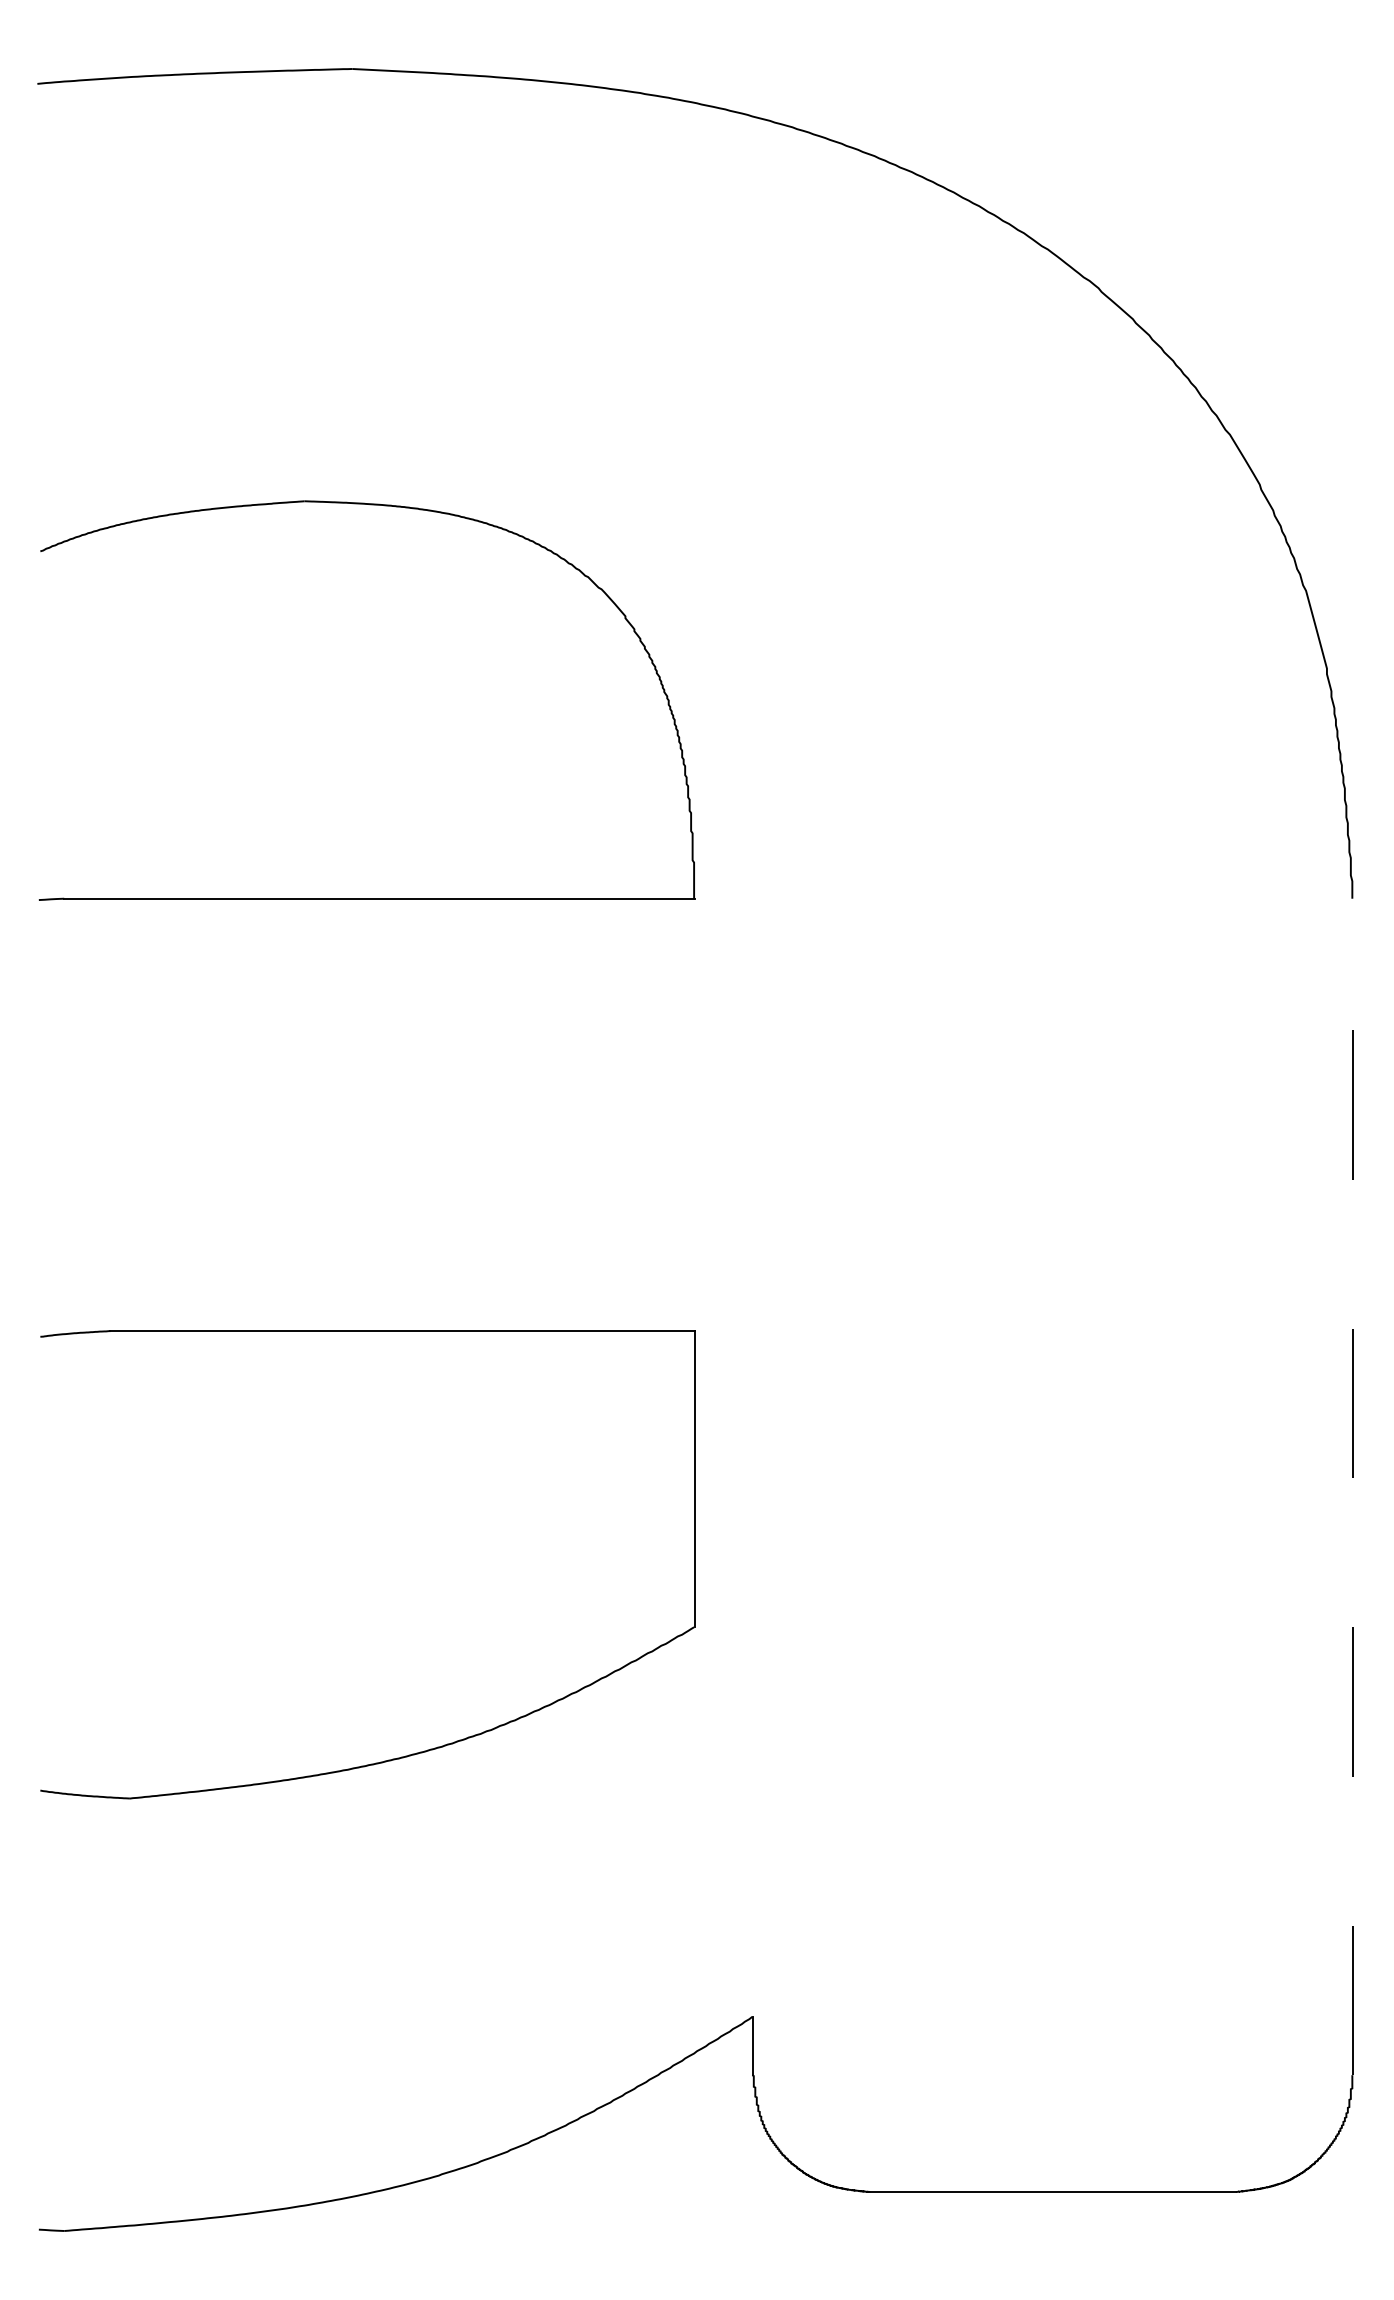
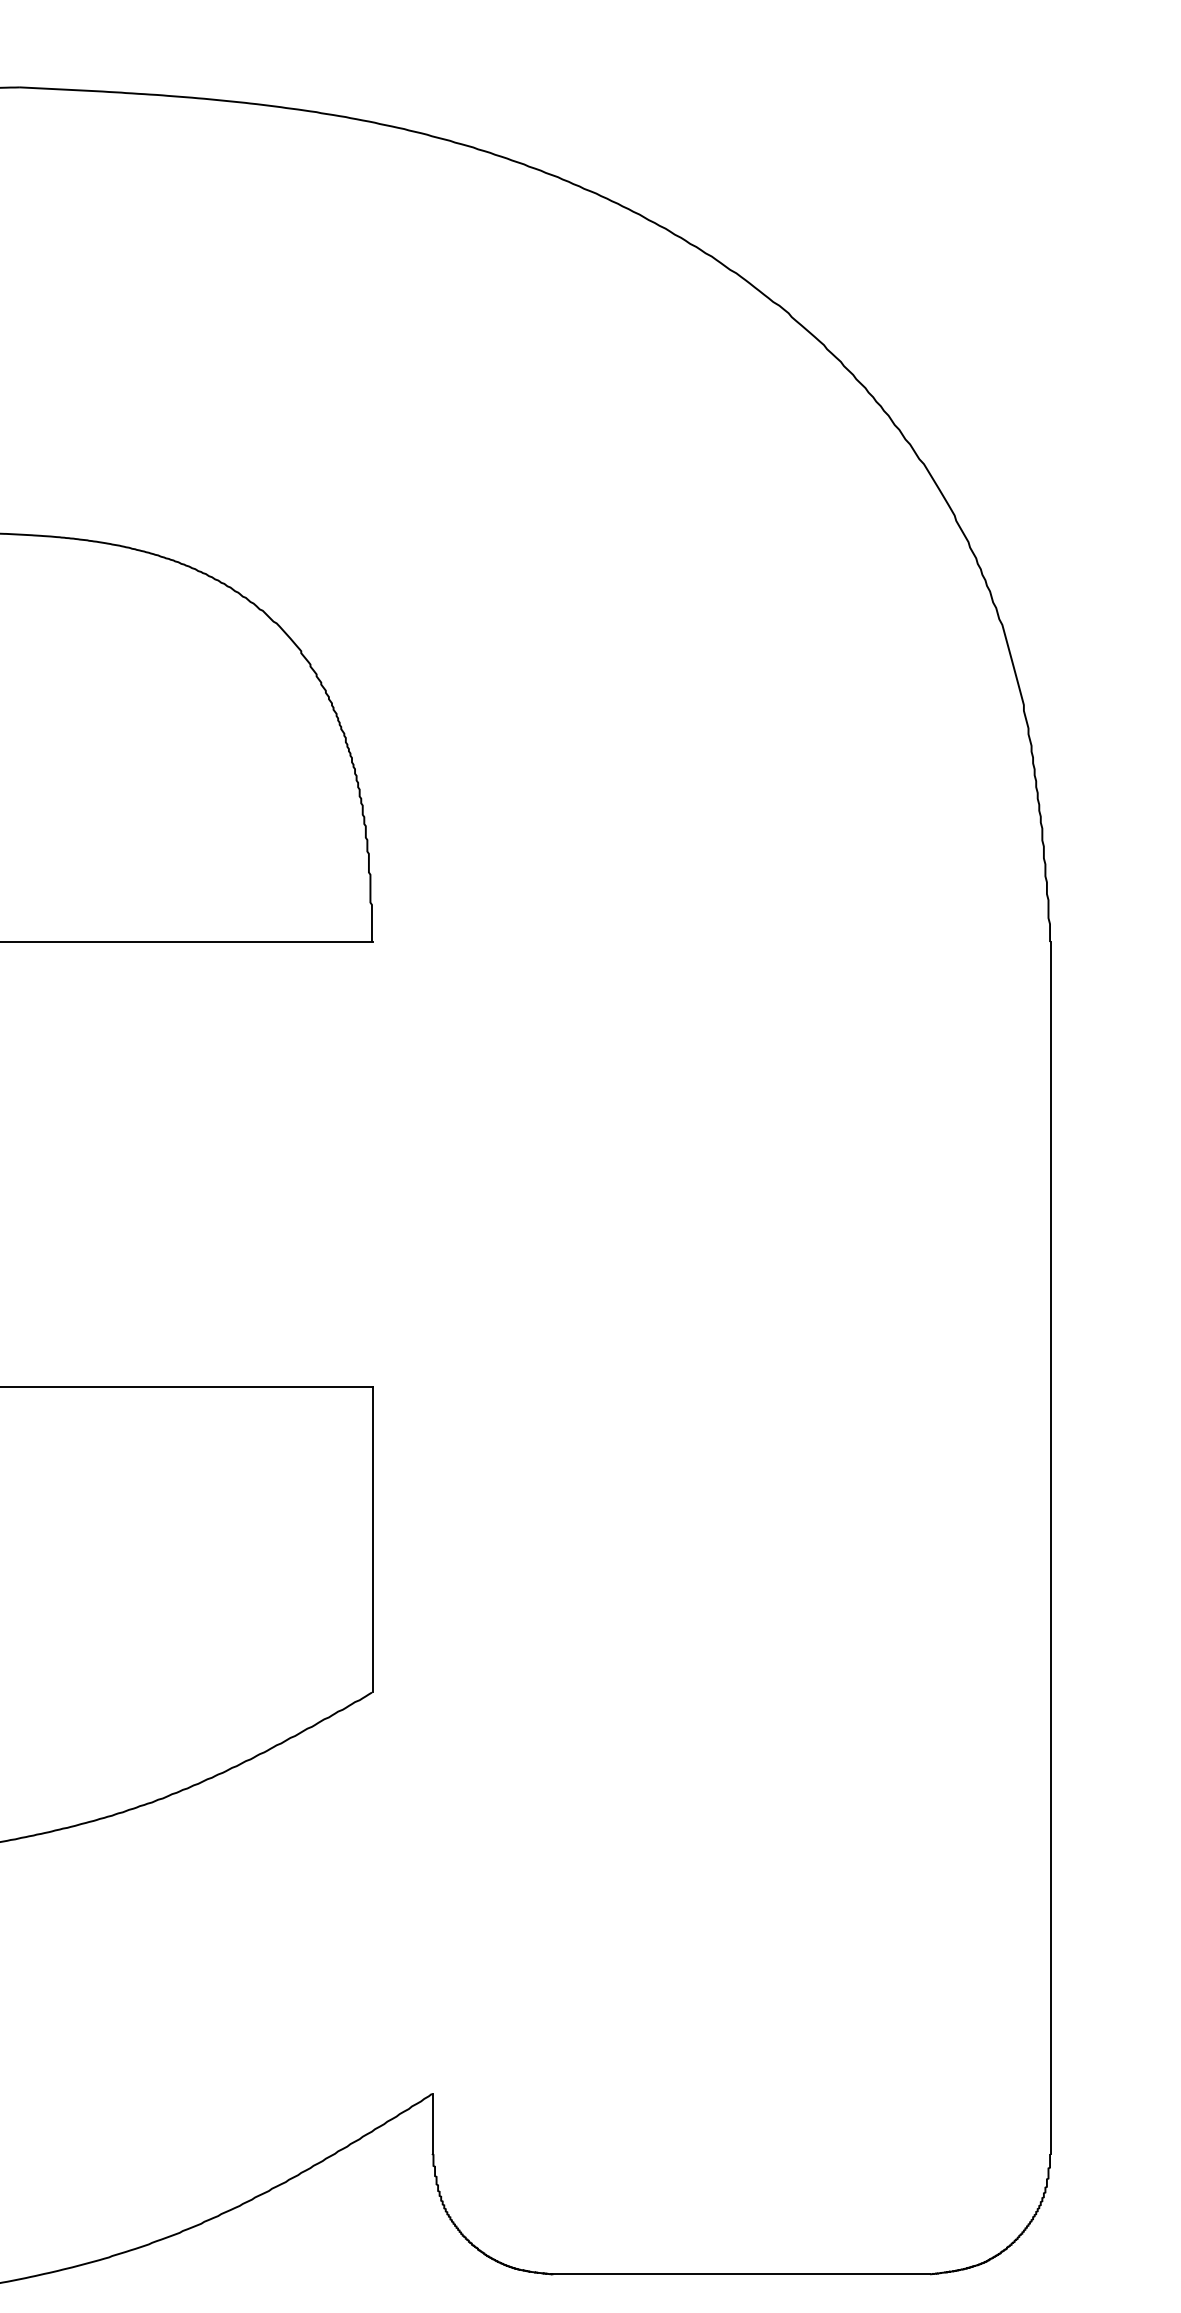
line: (1353, 1486) -> (1051, 1547), dashed -> solid

